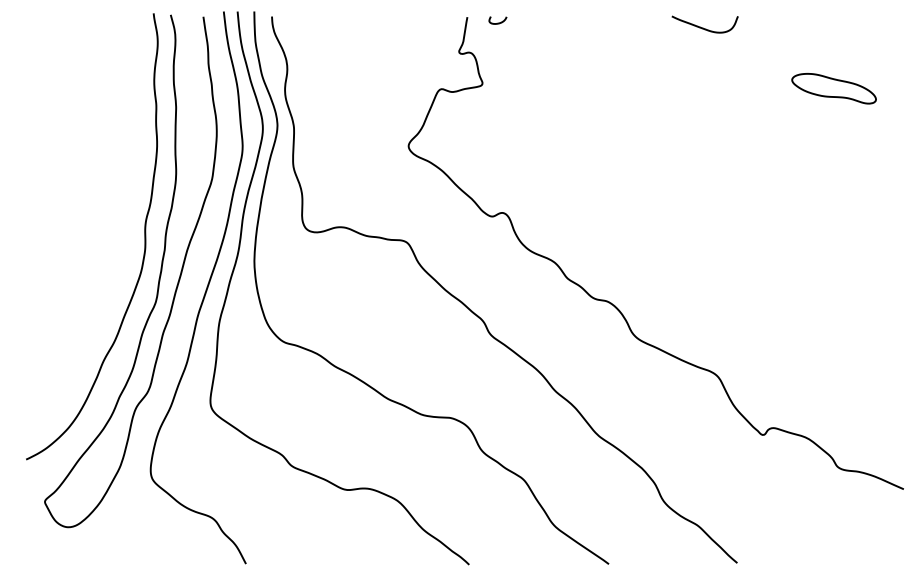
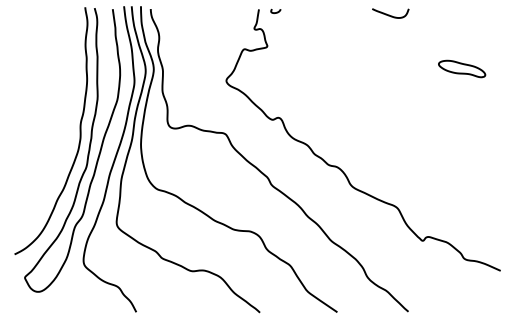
part: (834, 87) -> (462, 68), moved

